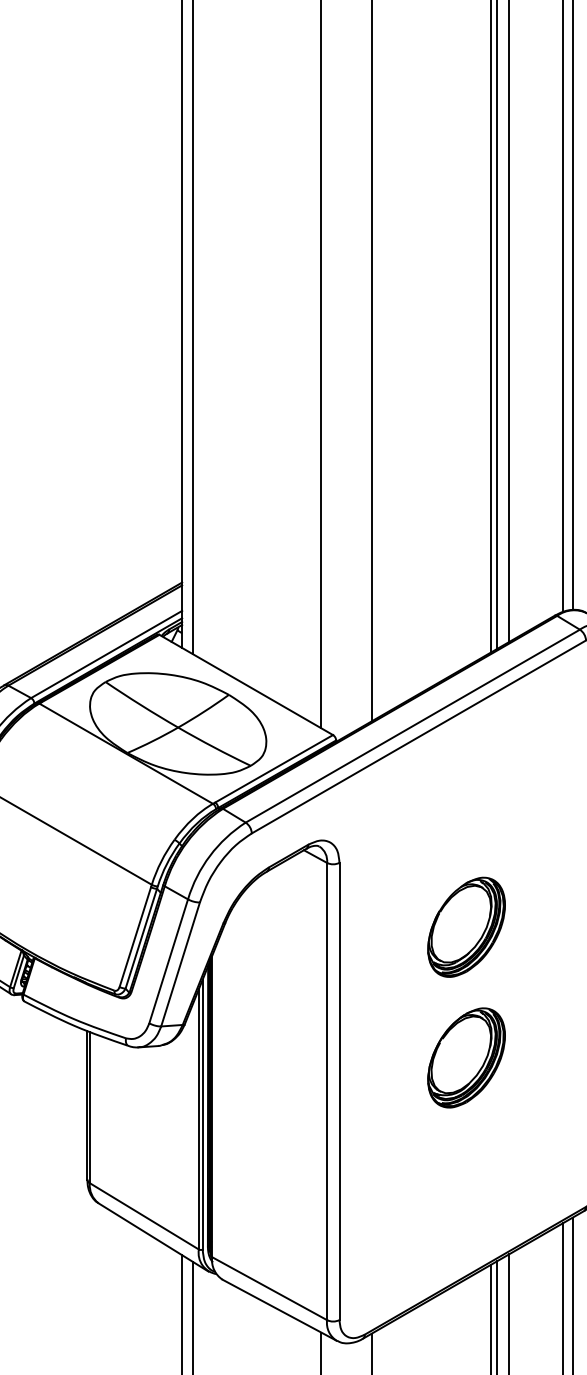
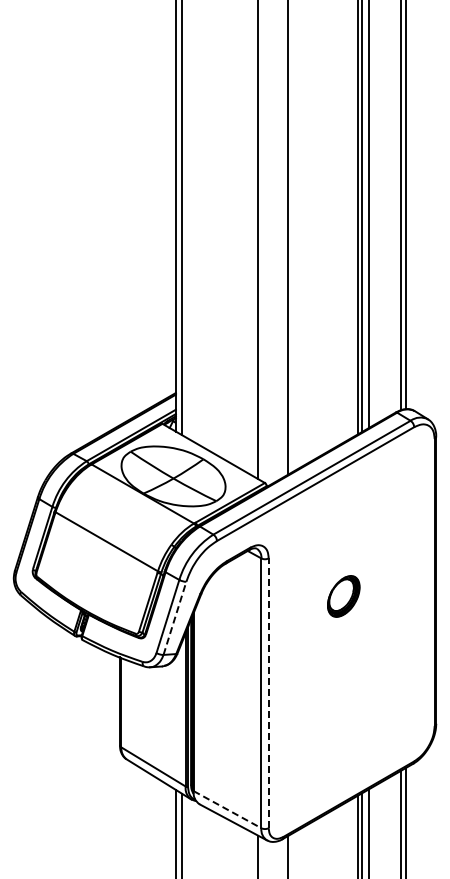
part: (466, 927) -> (343, 596), size x0.7
line: (181, 963) -> (175, 617), solid -> dashed
part: (466, 1057) -> (343, 673), removed
line: (339, 1091) -> (268, 693), solid -> dashed
line: (269, 1288) -> (227, 809), solid -> dashed

